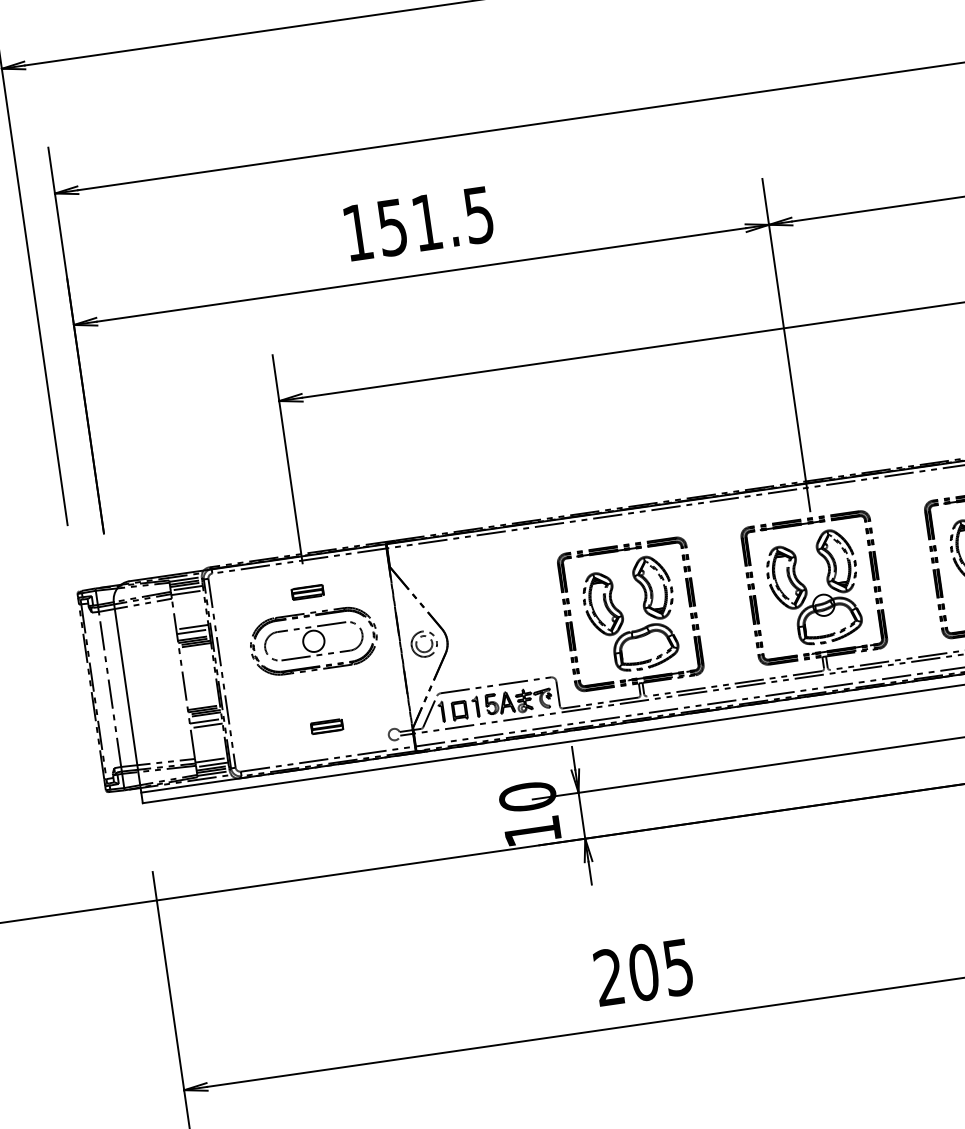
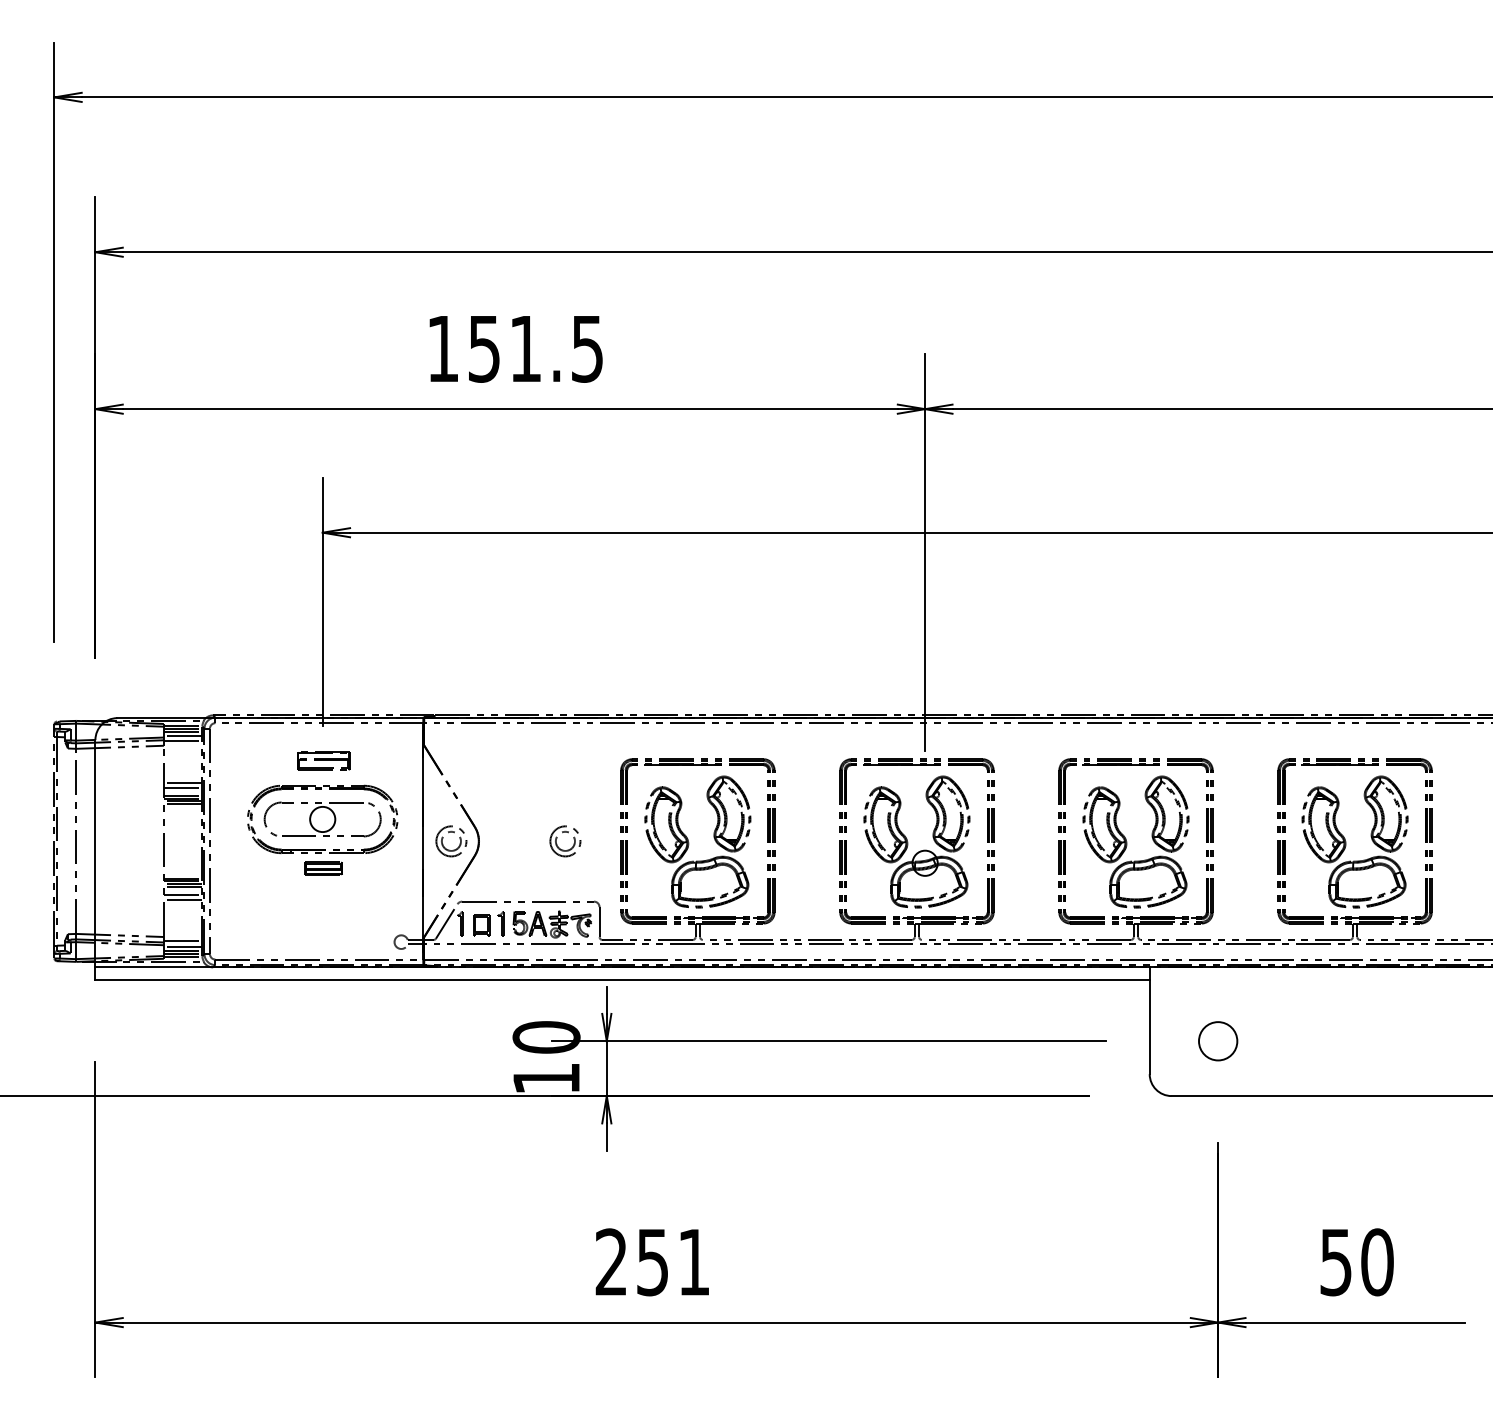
part: (307, 592) -> (323, 761), size x1.4
part: (526, 627) -> (573, 839), added
part: (326, 726) -> (323, 868), moved
text: (660, 970) -> (672, 1262), 205 -> 251

